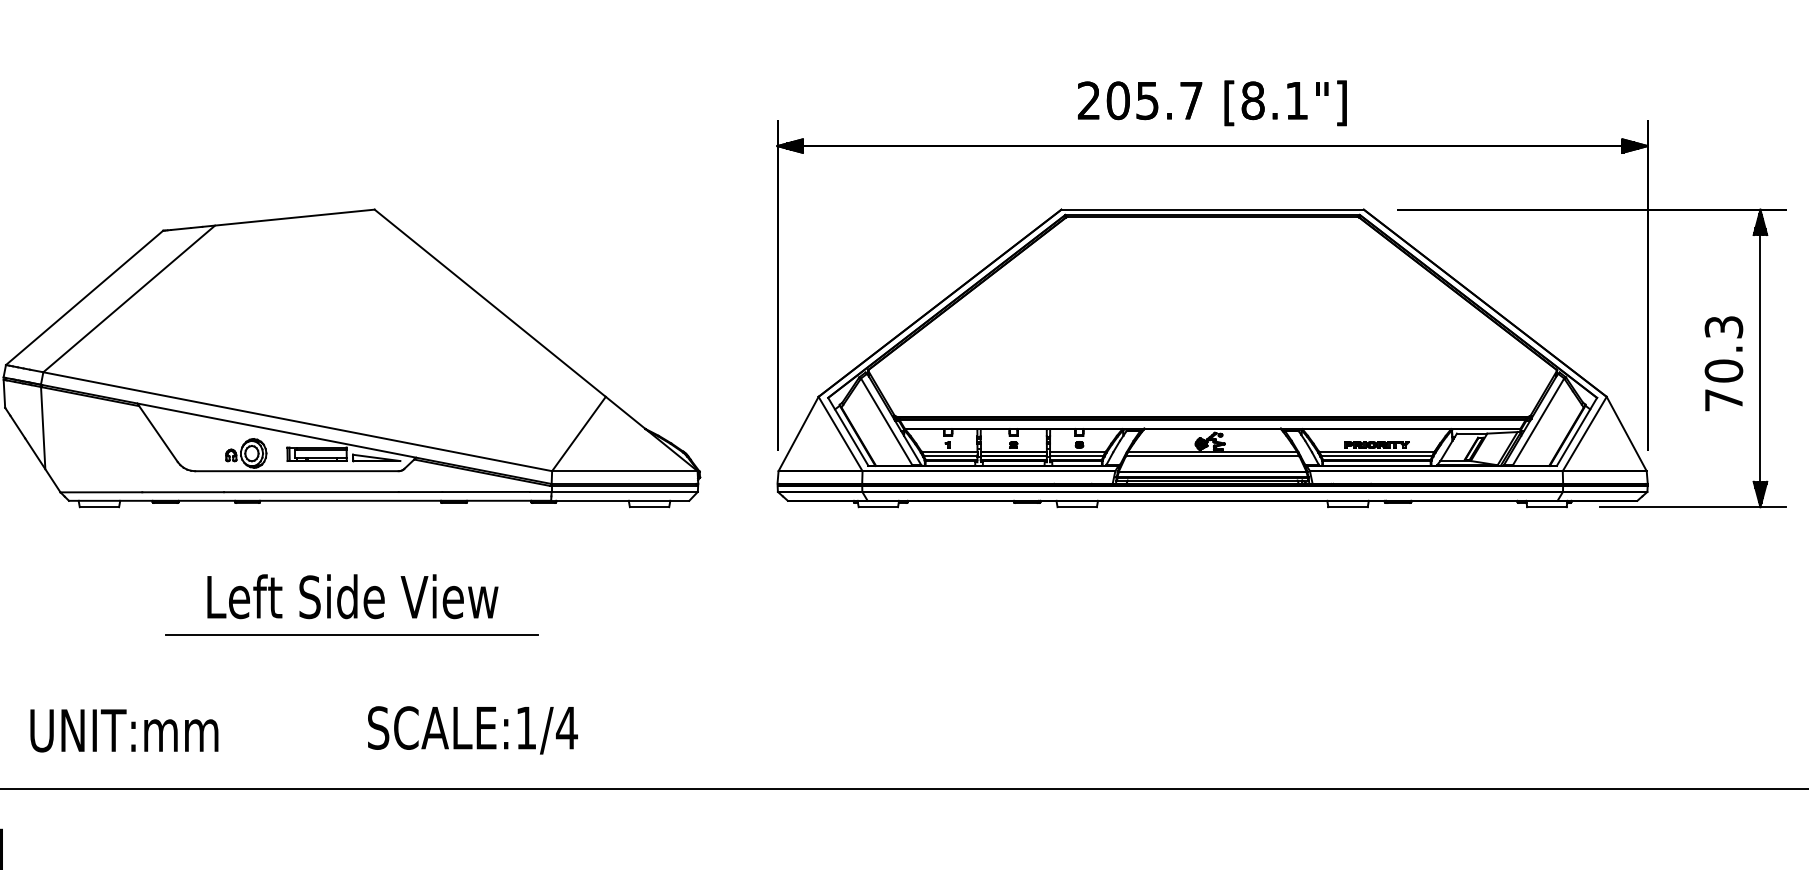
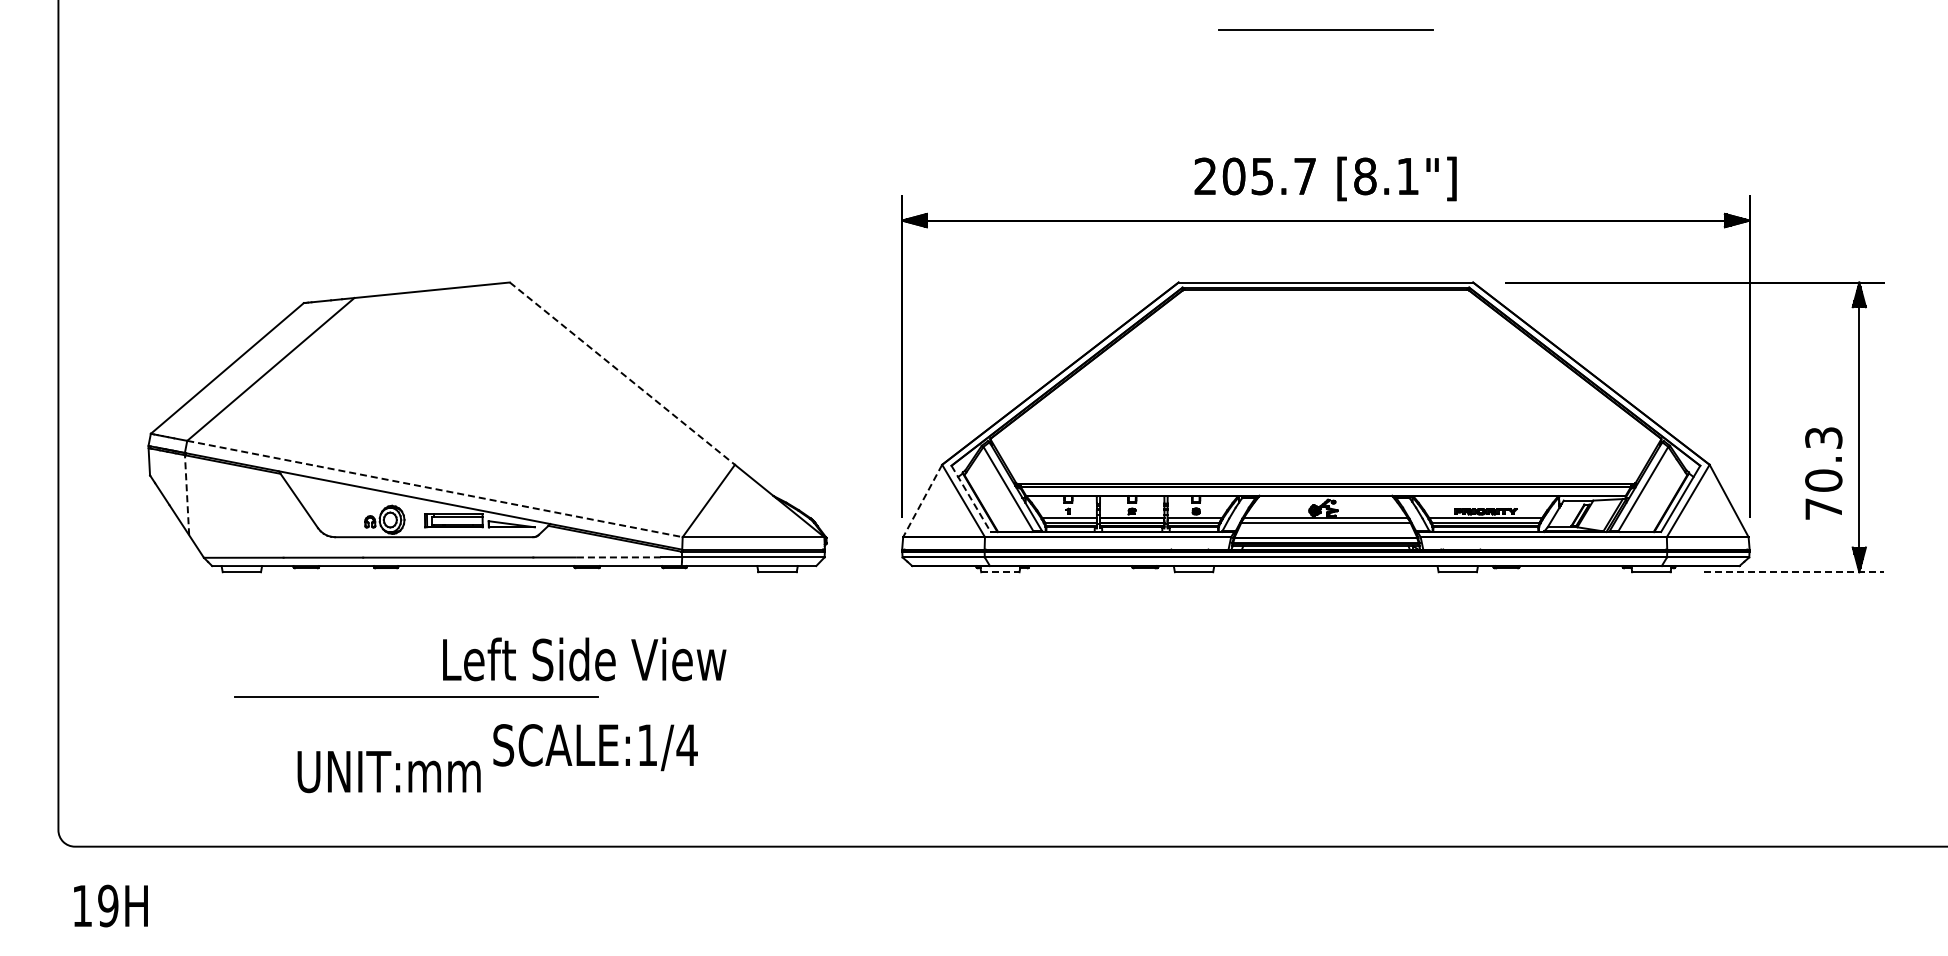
line: (490, 303) -> (622, 373), solid -> dashed
text: (1723, 363) -> (1823, 473), moved
line: (298, 422) -> (435, 489), solid -> dashed
line: (43, 427) -> (187, 494), solid -> dashed
line: (848, 432) -> (971, 499), solid -> dashed
line: (798, 434) -> (922, 501), solid -> dashed
line: (486, 492) -> (618, 557), solid -> dashed
line: (878, 507) -> (1000, 572), solid -> dashed
line: (1693, 507) -> (1794, 572), solid -> dashed
text: (352, 596) -> (584, 659), moved
line: (351, 634) -> (416, 696), moved
text: (472, 730) -> (595, 747), moved
text: (123, 731) -> (388, 772), moved

